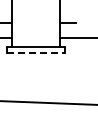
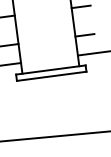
line: (36, 52) -> (52, 76), dashed -> solid

